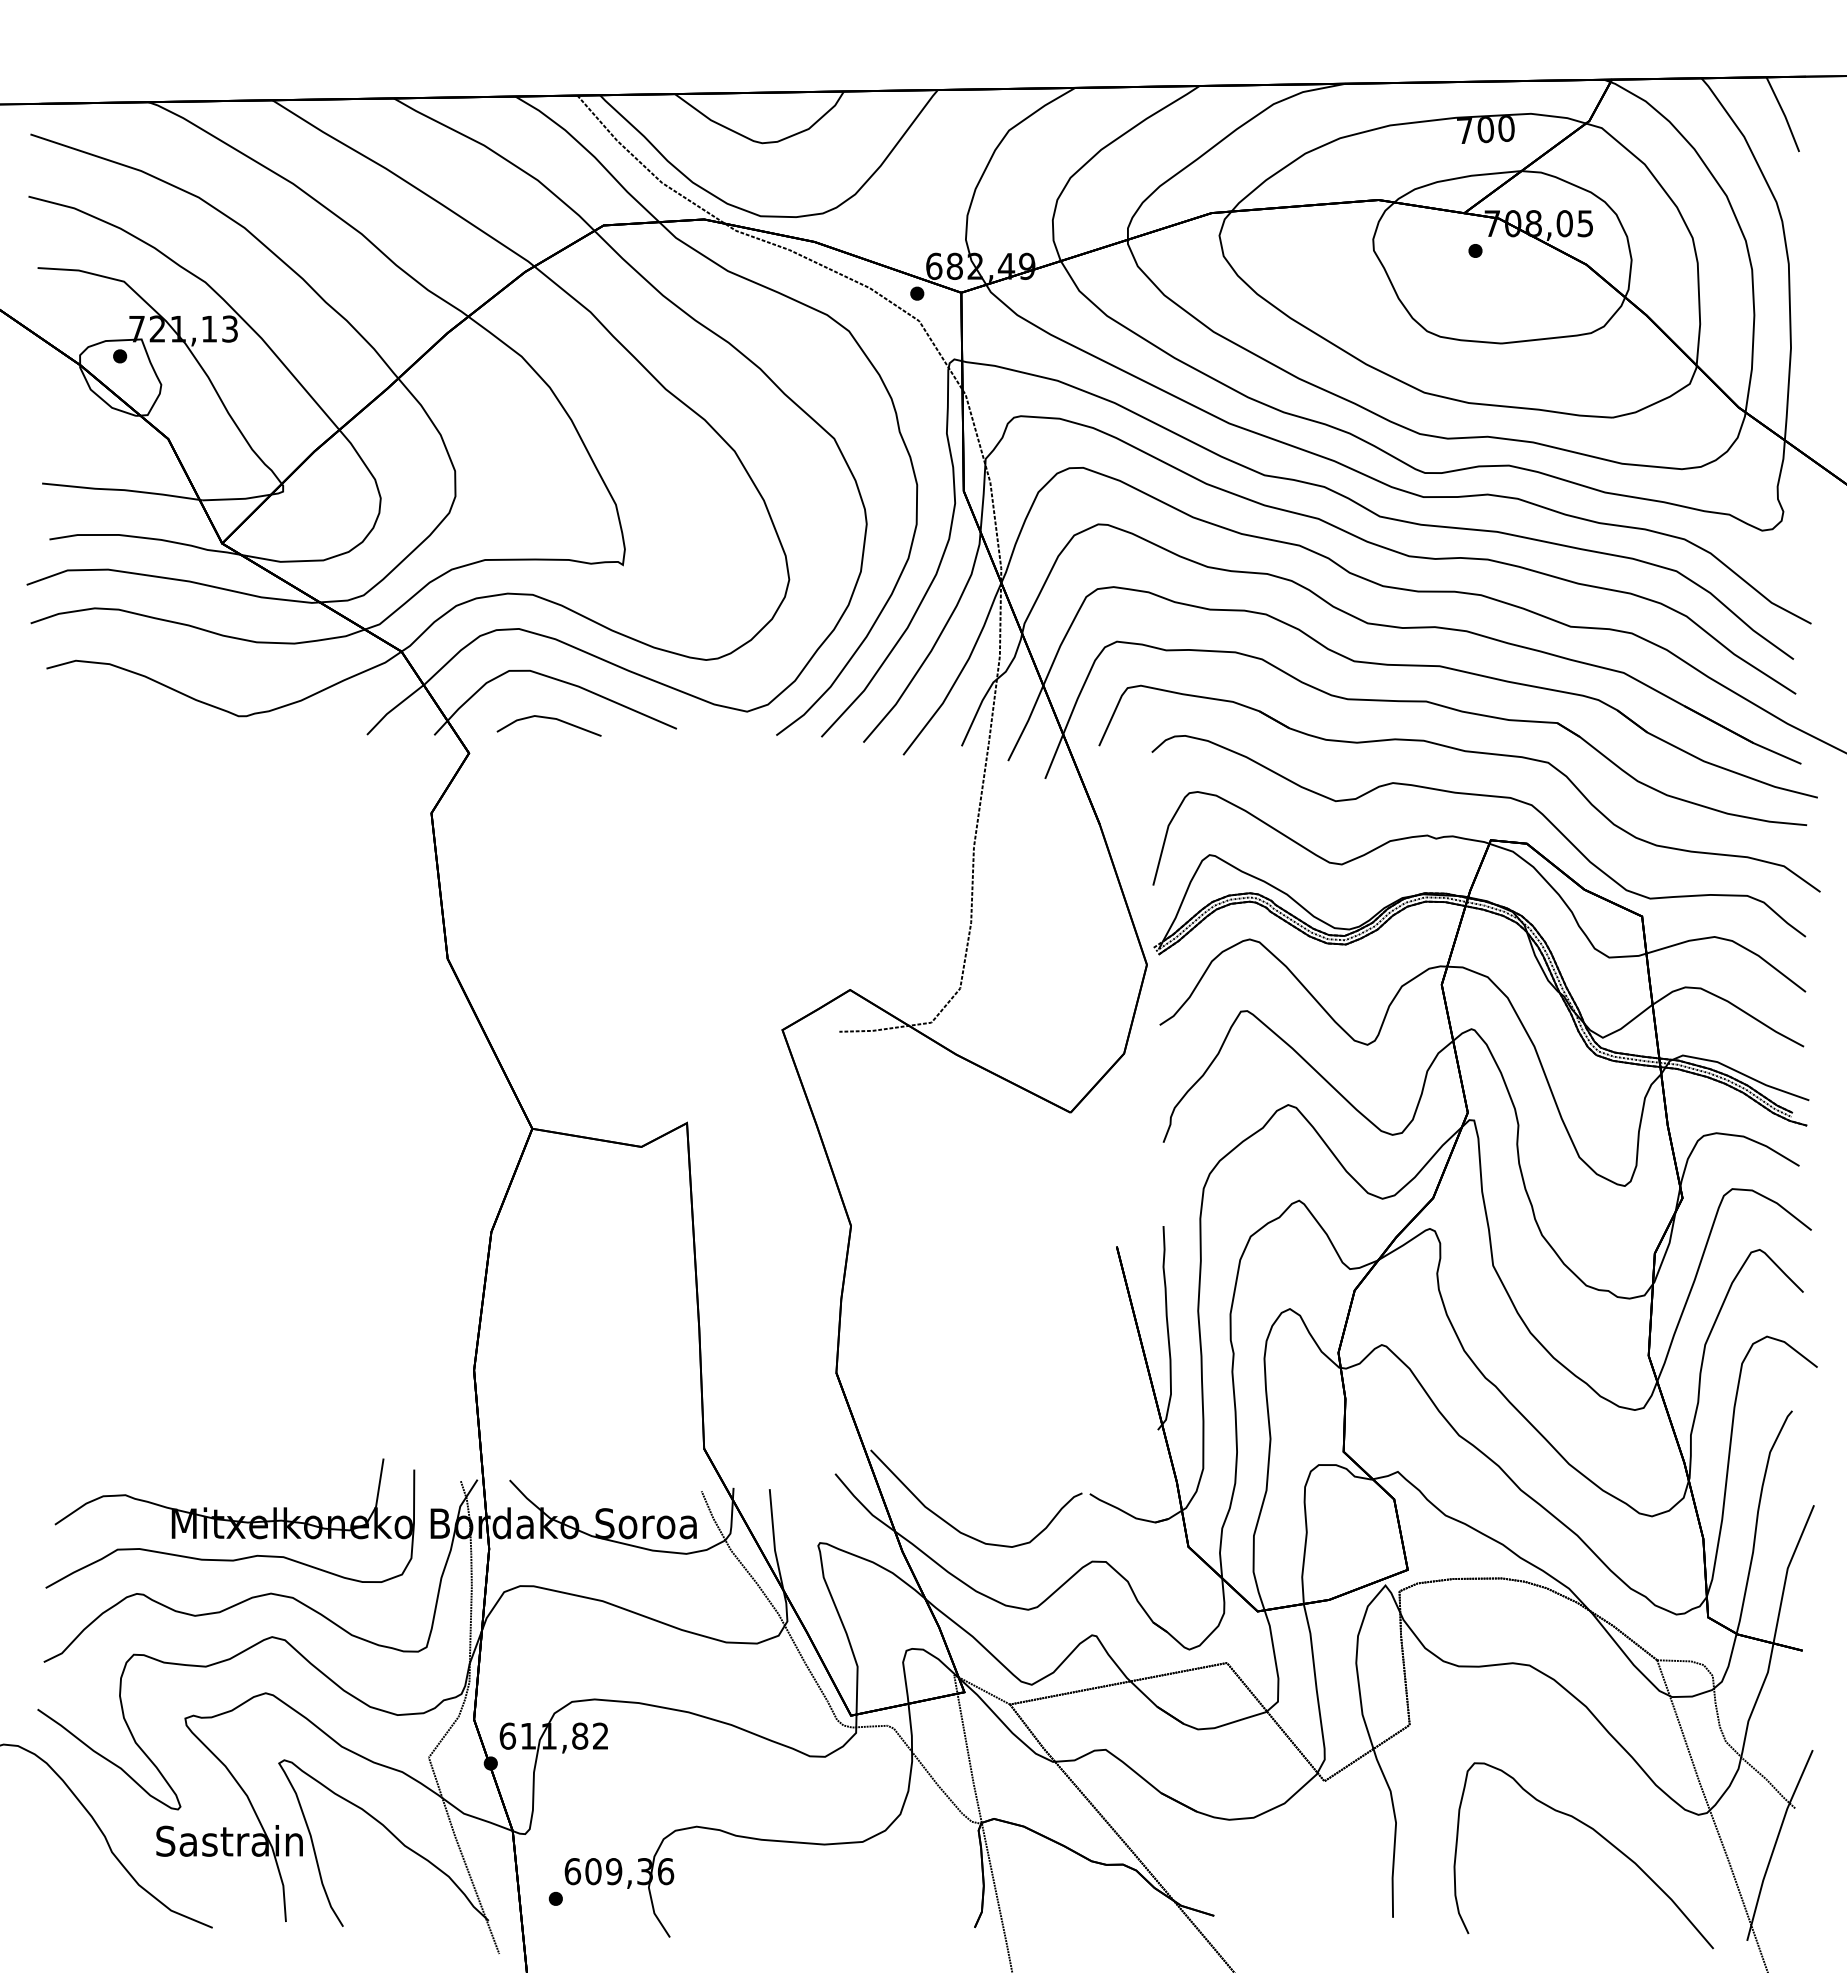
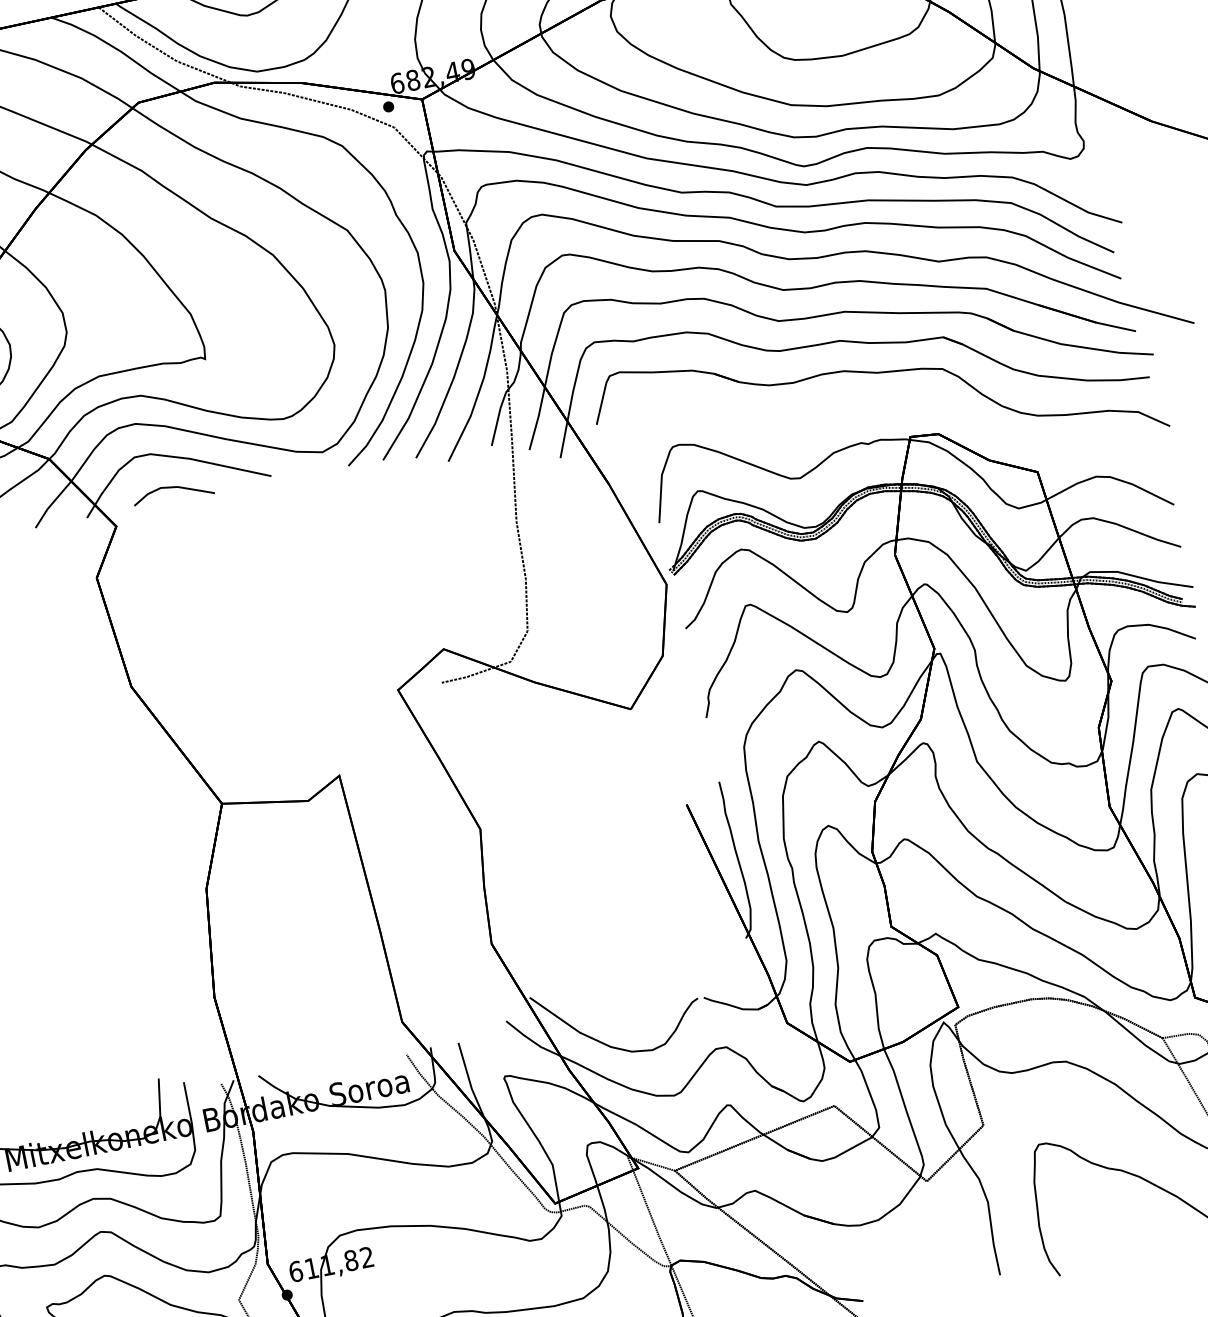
part: (1481, 796) -> (896, 404), removed

